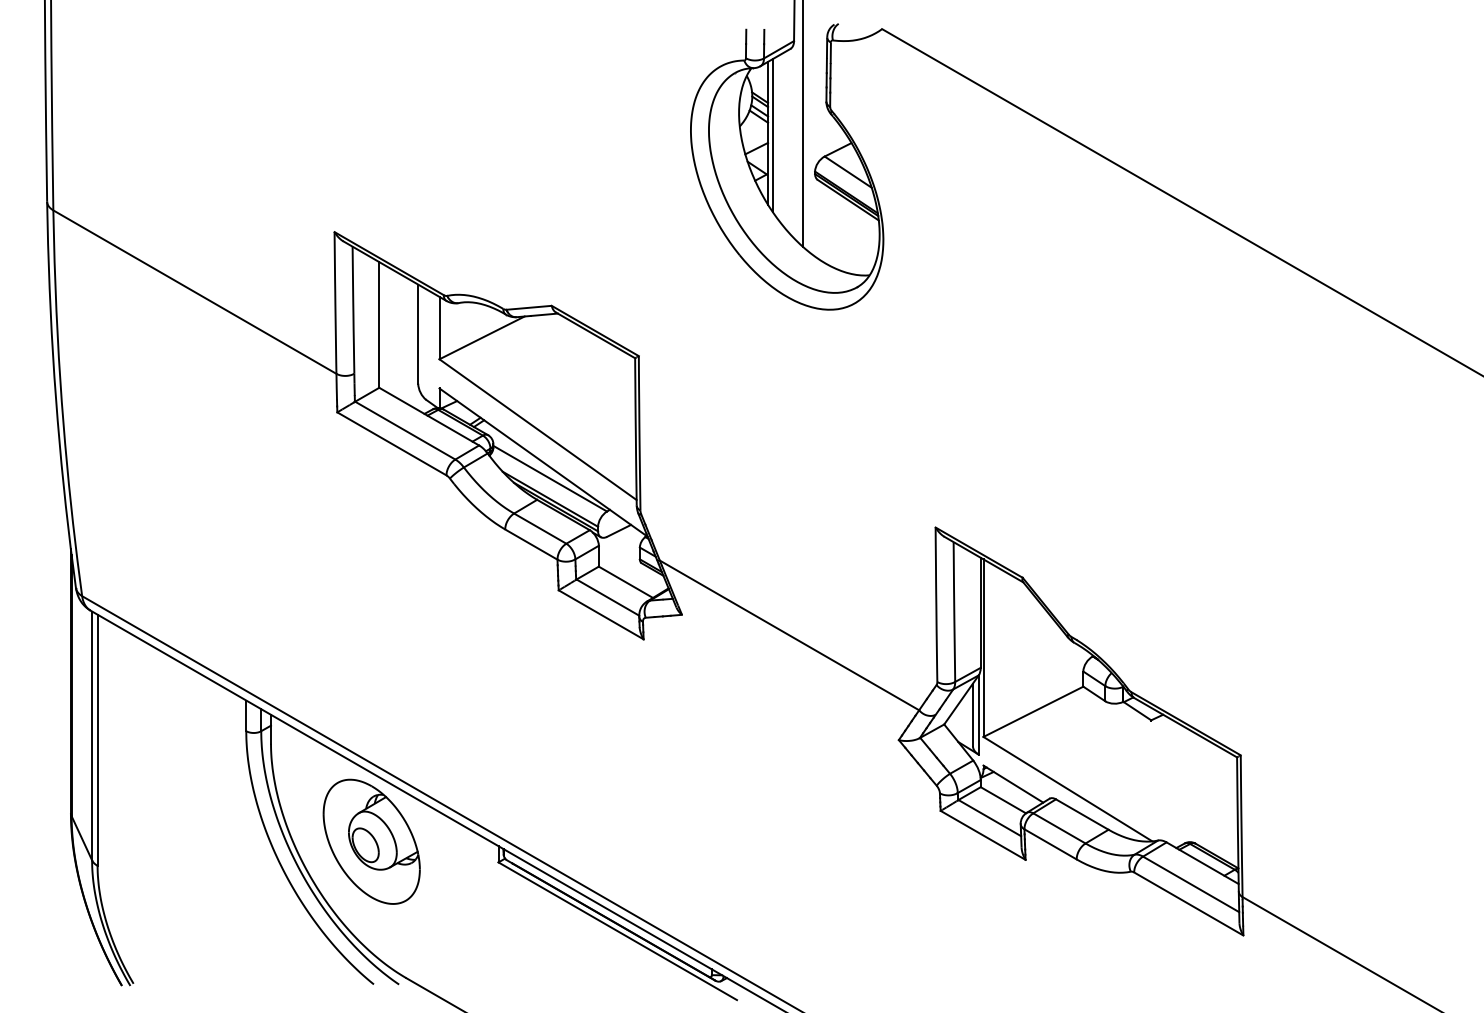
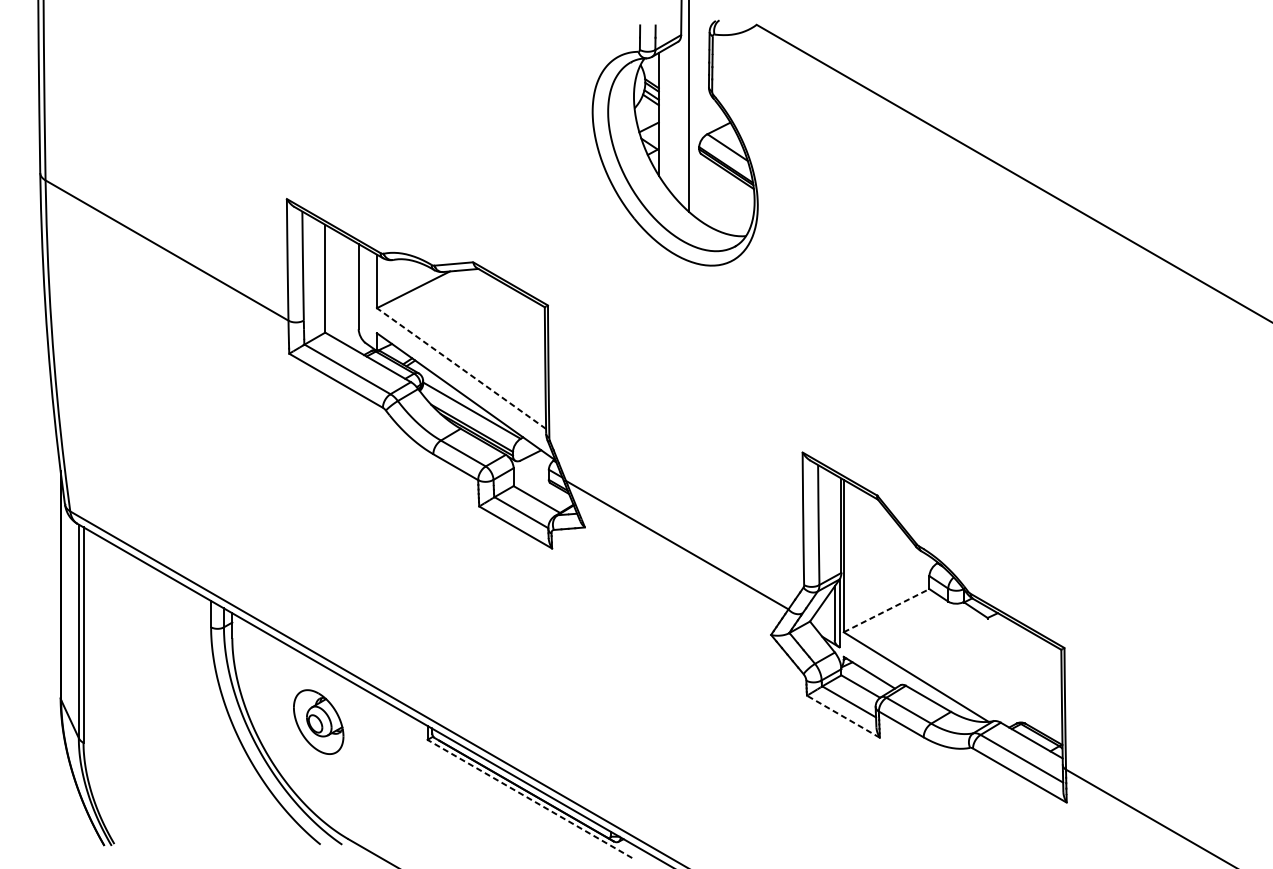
line: (772, 135) -> (662, 116), removed
line: (537, 429) -> (461, 368), solid -> dashed
line: (1033, 711) -> (886, 610), solid -> dashed
line: (982, 835) -> (842, 716), solid -> dashed
part: (371, 841) -> (318, 721), size x0.6
line: (617, 931) -> (529, 799), solid -> dashed

